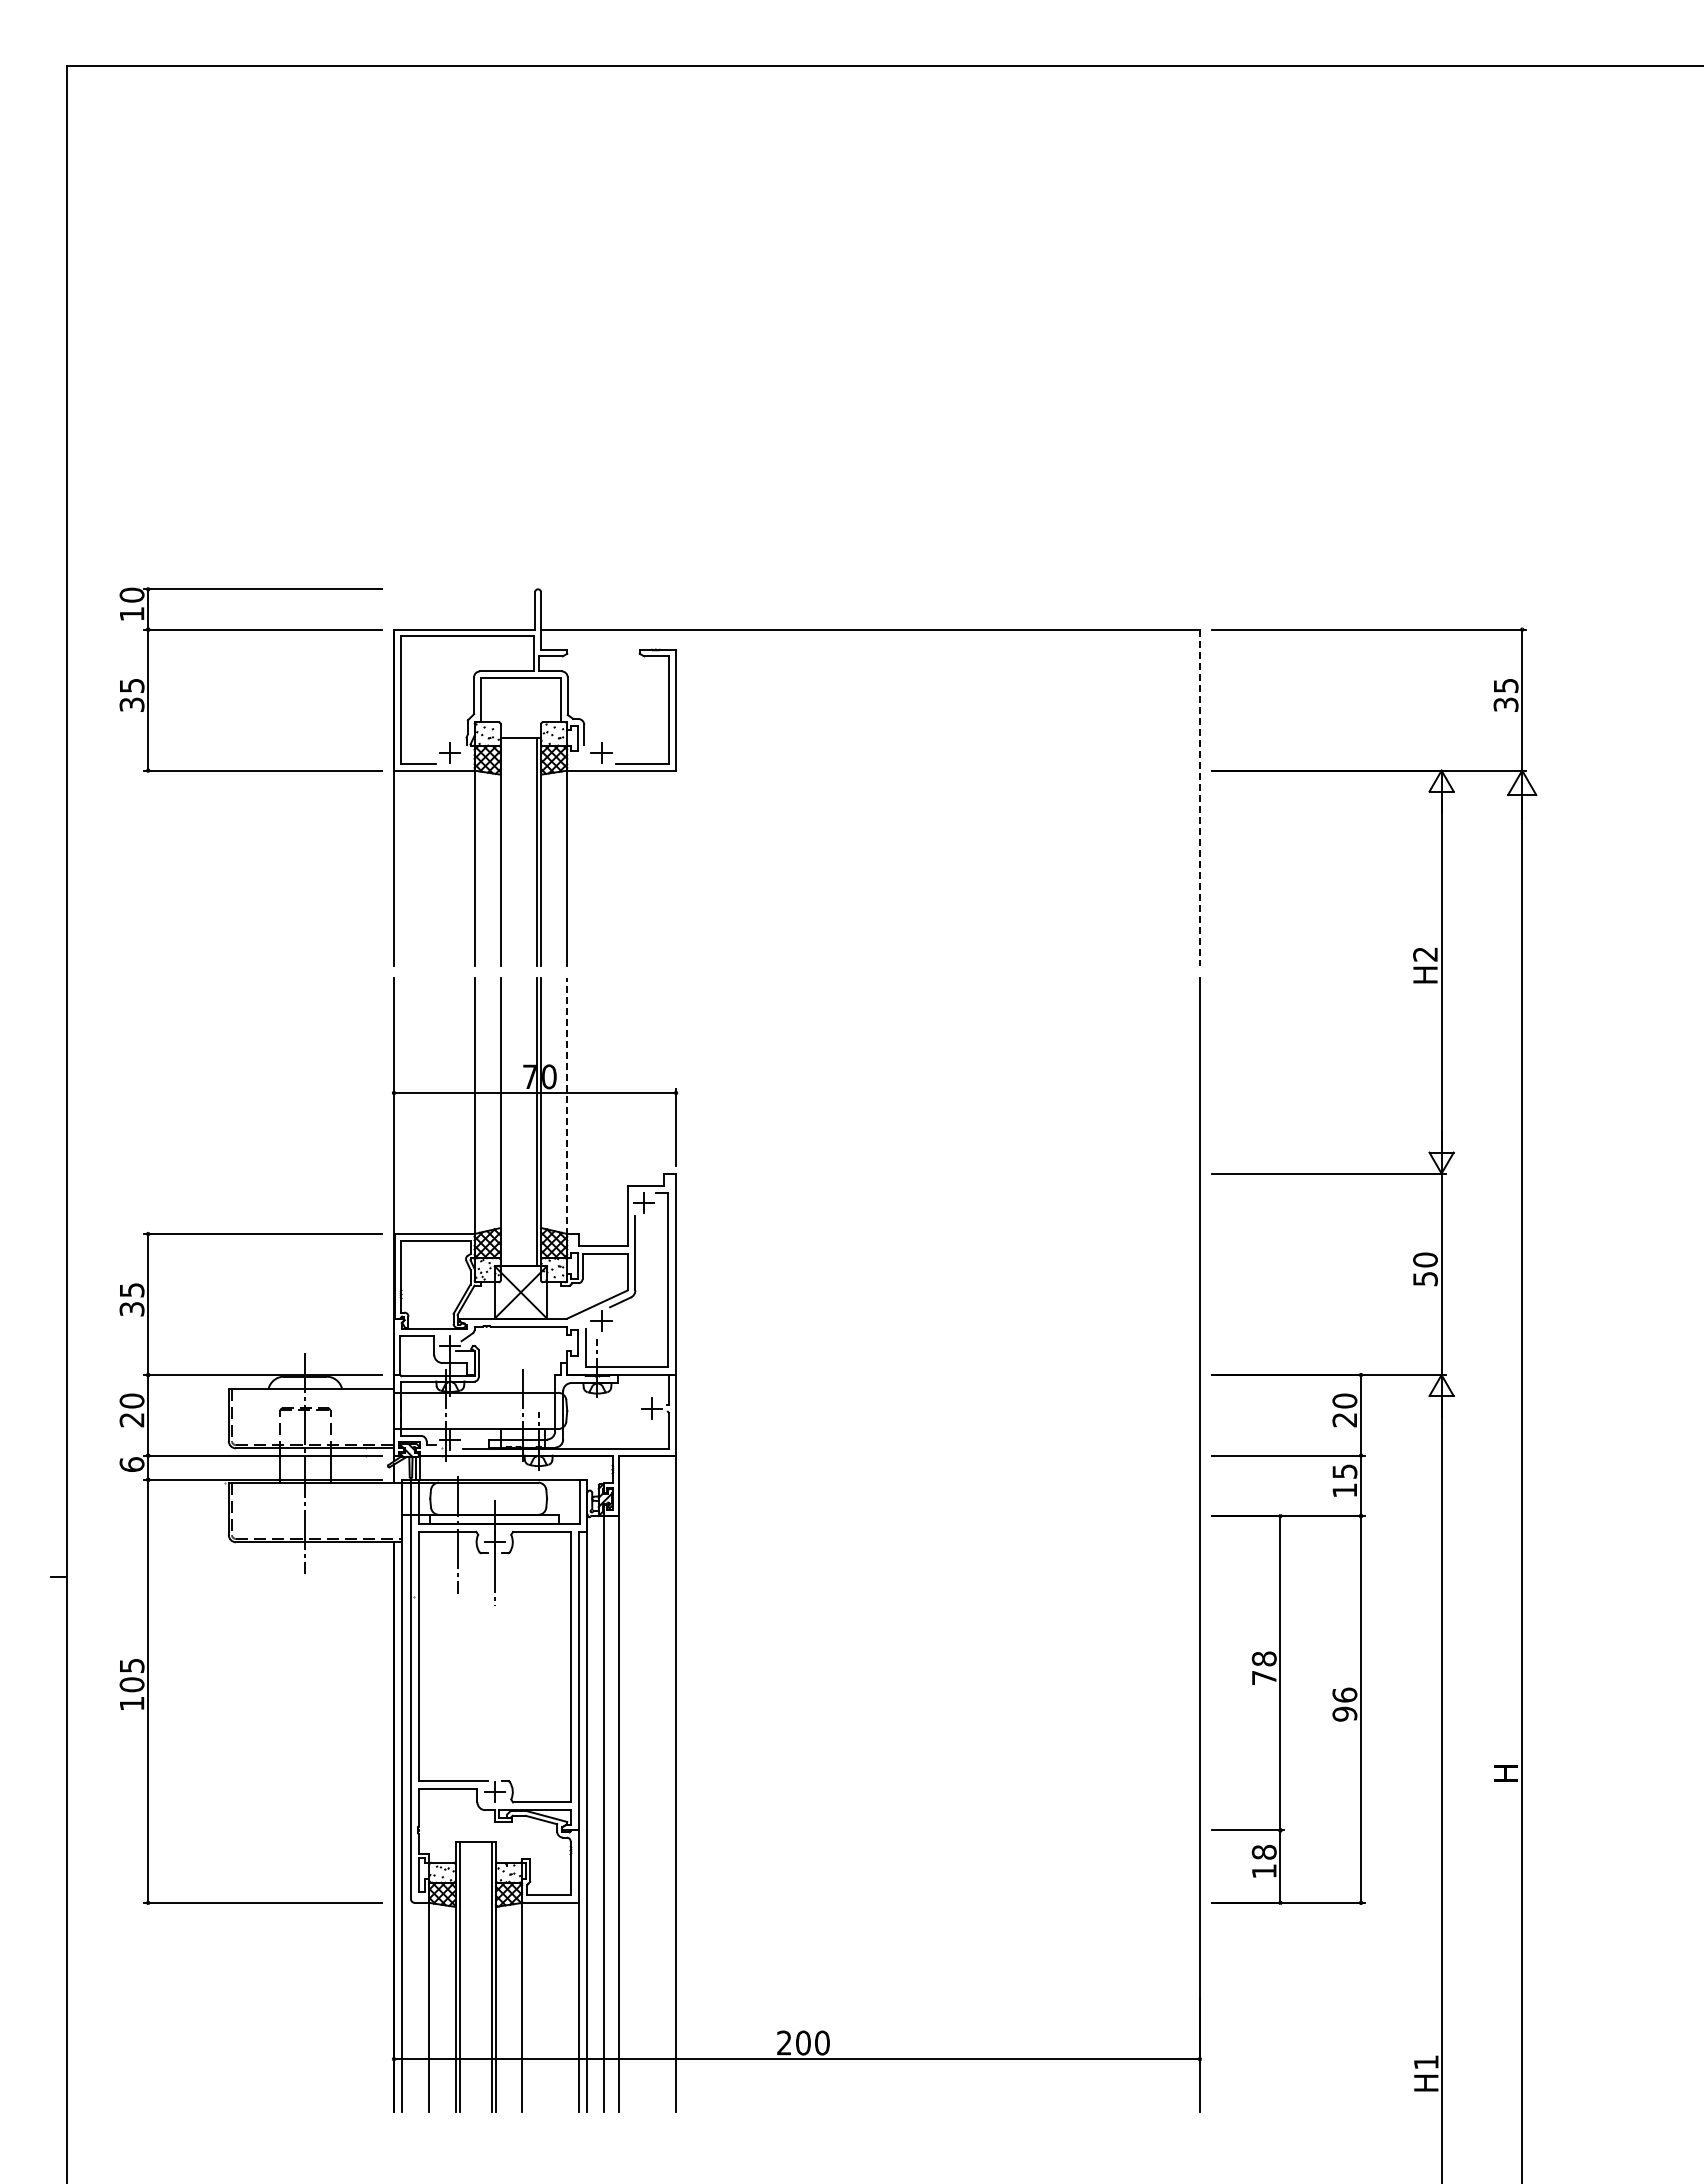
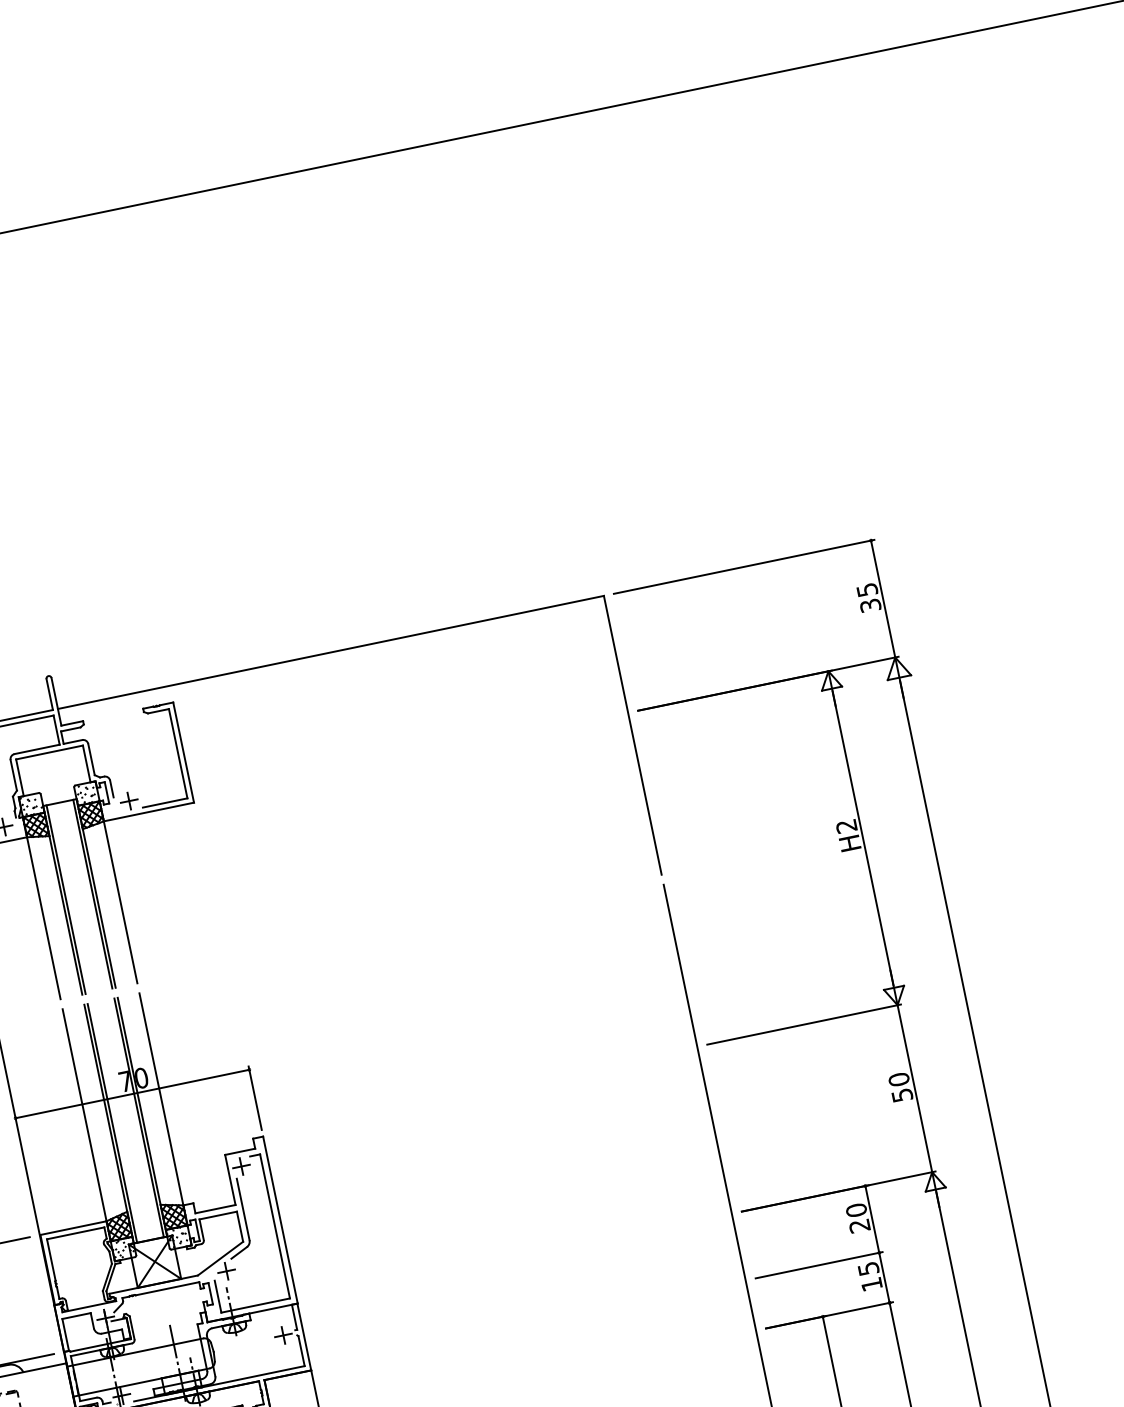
line: (1199, 798) -> (632, 735), dashed -> solid
line: (504, 852) -> (65, 899), added
line: (567, 1106) -> (161, 1099), dashed -> solid
line: (504, 1122) -> (112, 1123), added

